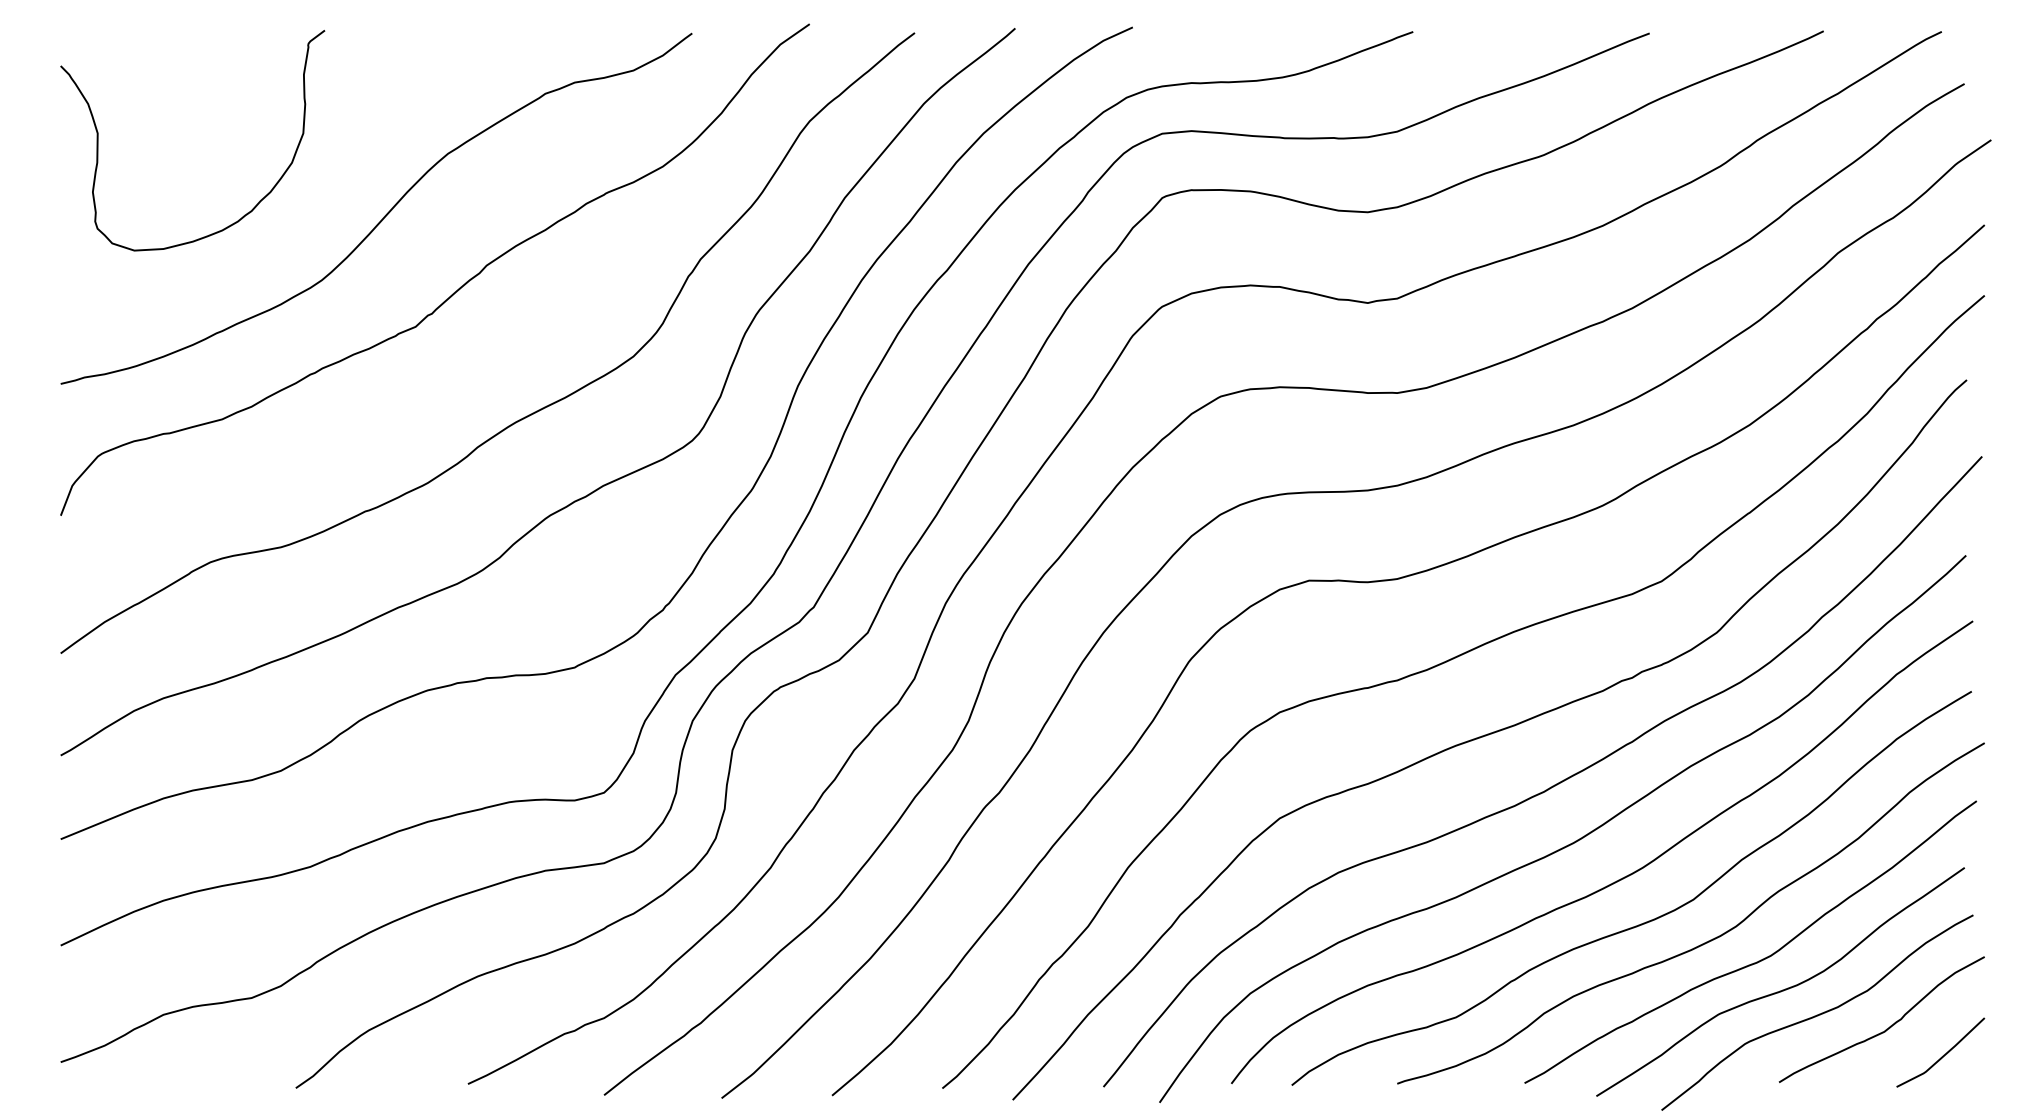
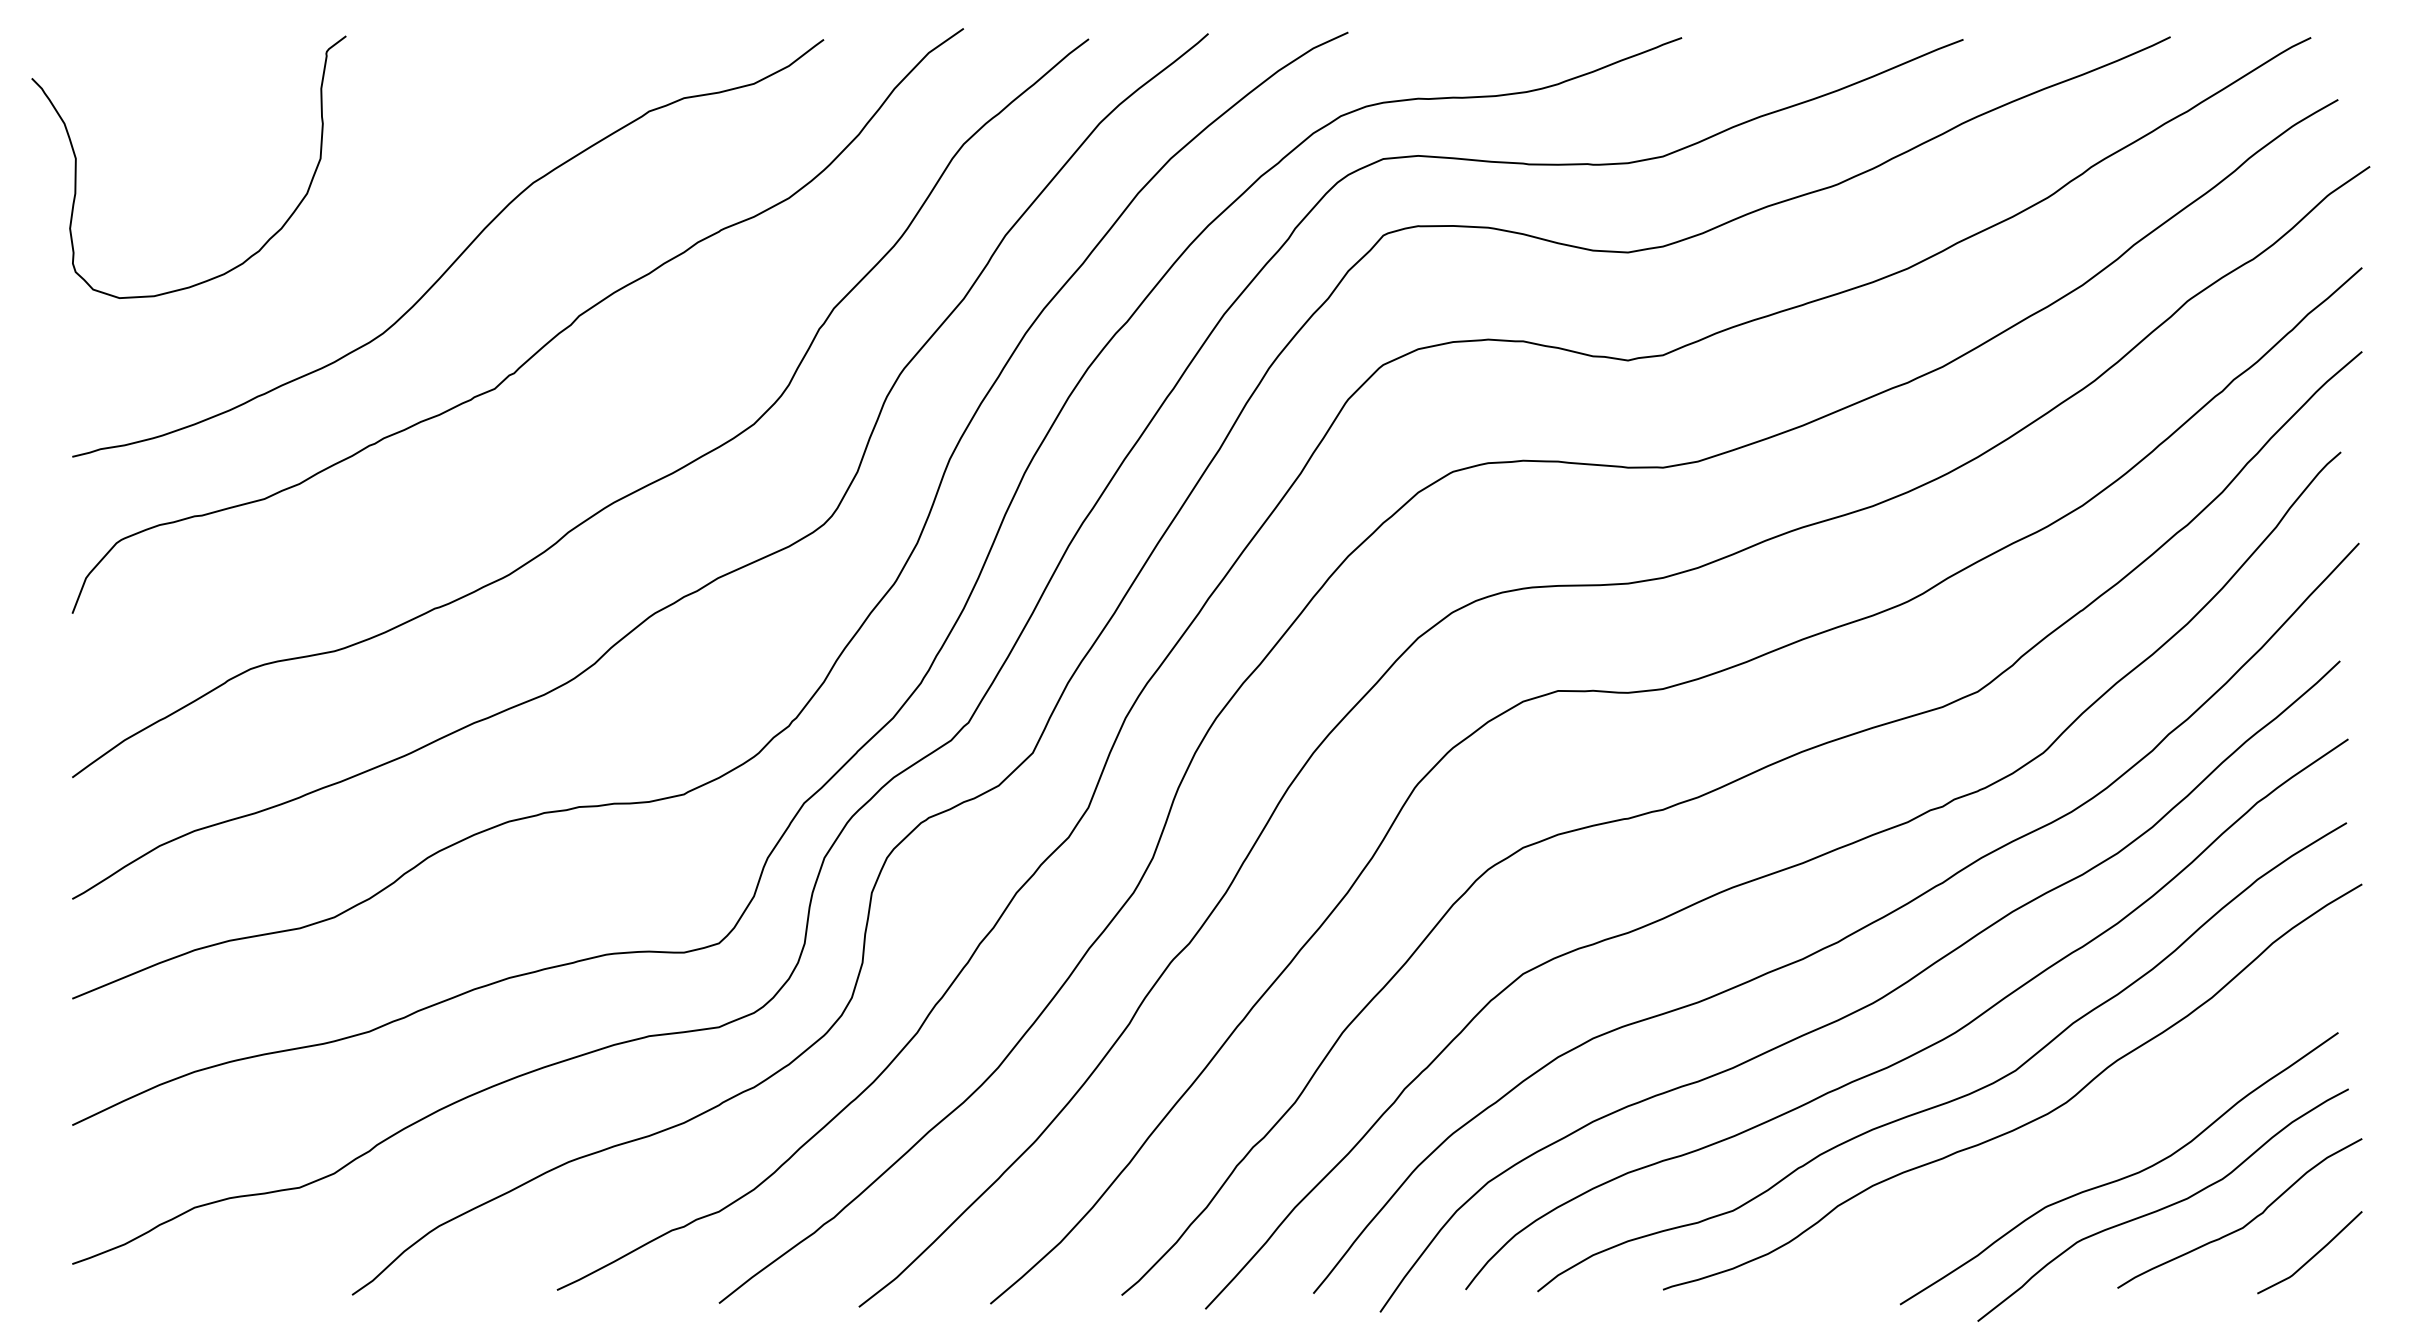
curve: (258, 201) -> (267, 239), moved
curve: (1760, 959) -> (2095, 1141), removed

